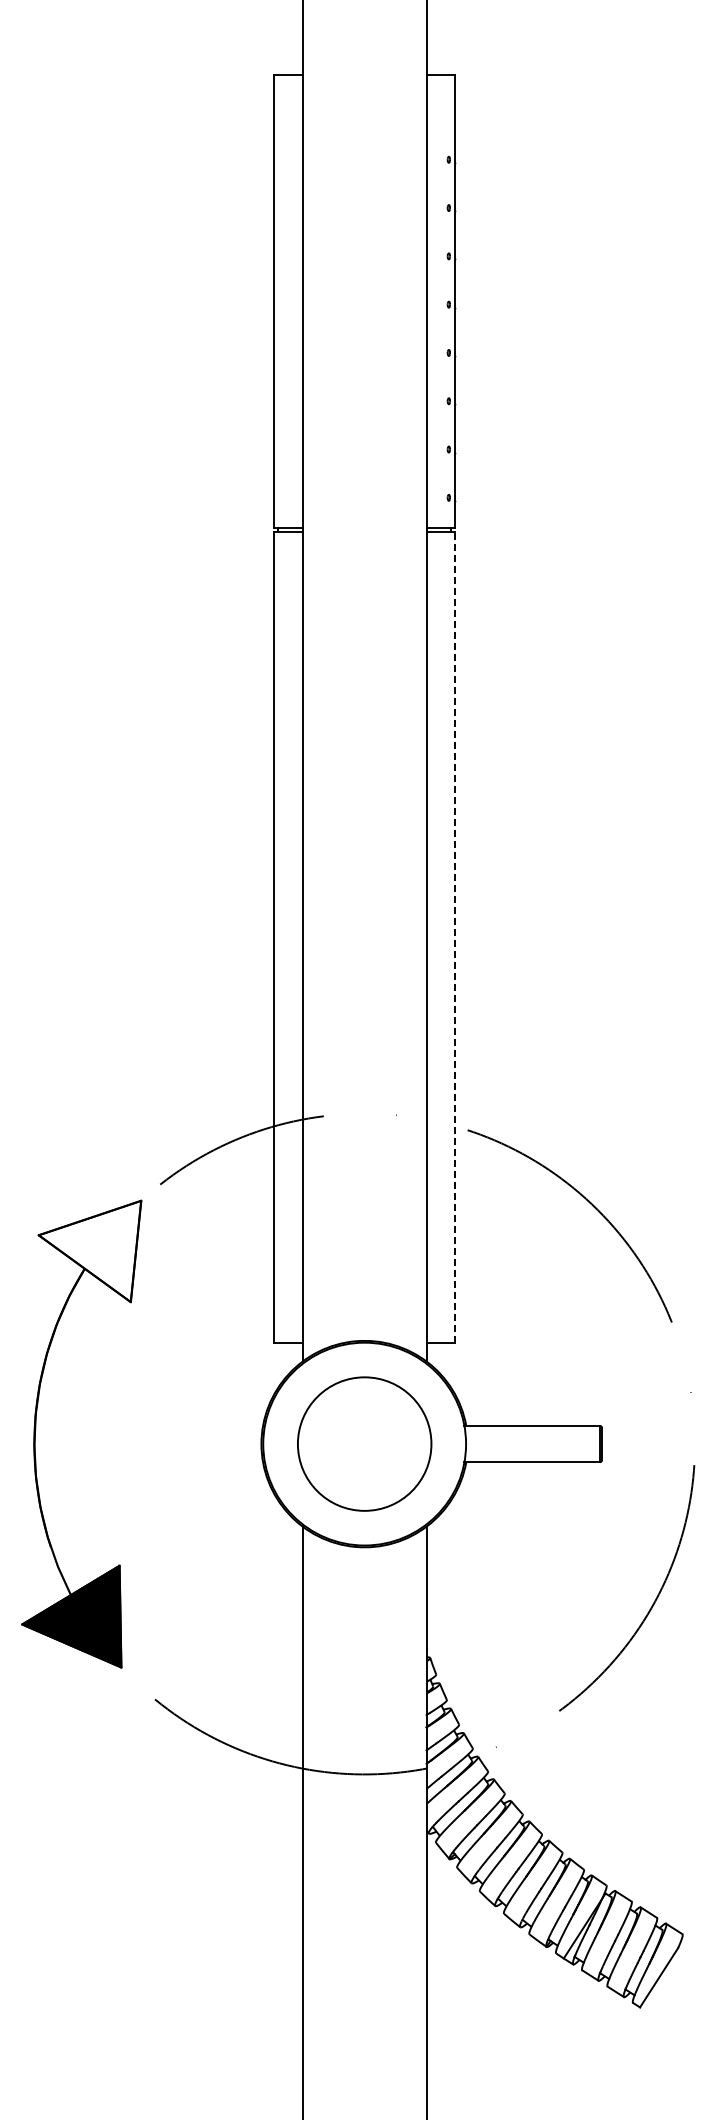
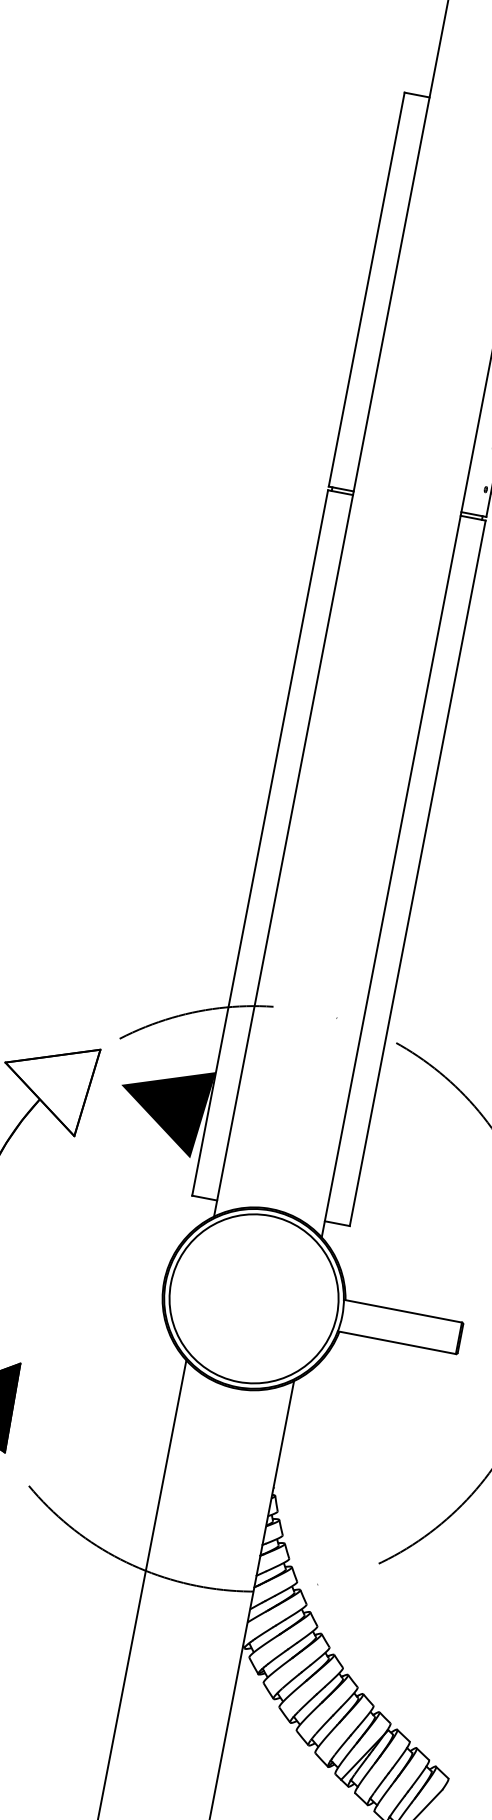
line: (455, 937) -> (417, 873), dashed -> solid
fill: (222, 1251) -> (162, 1107), added
circle: (364, 1443) -> (254, 1298), size x1.43

